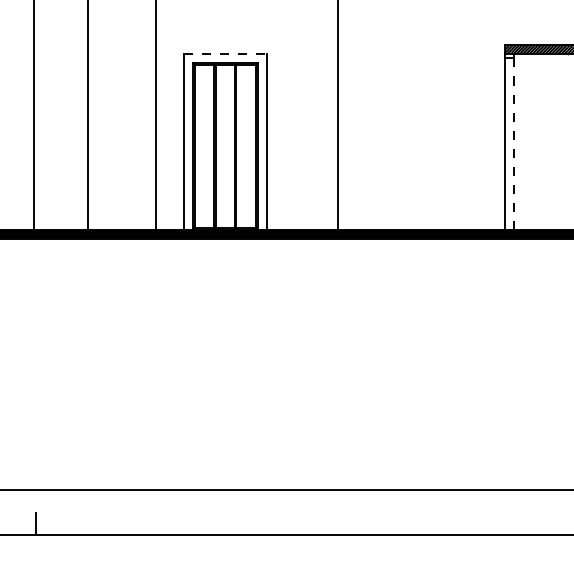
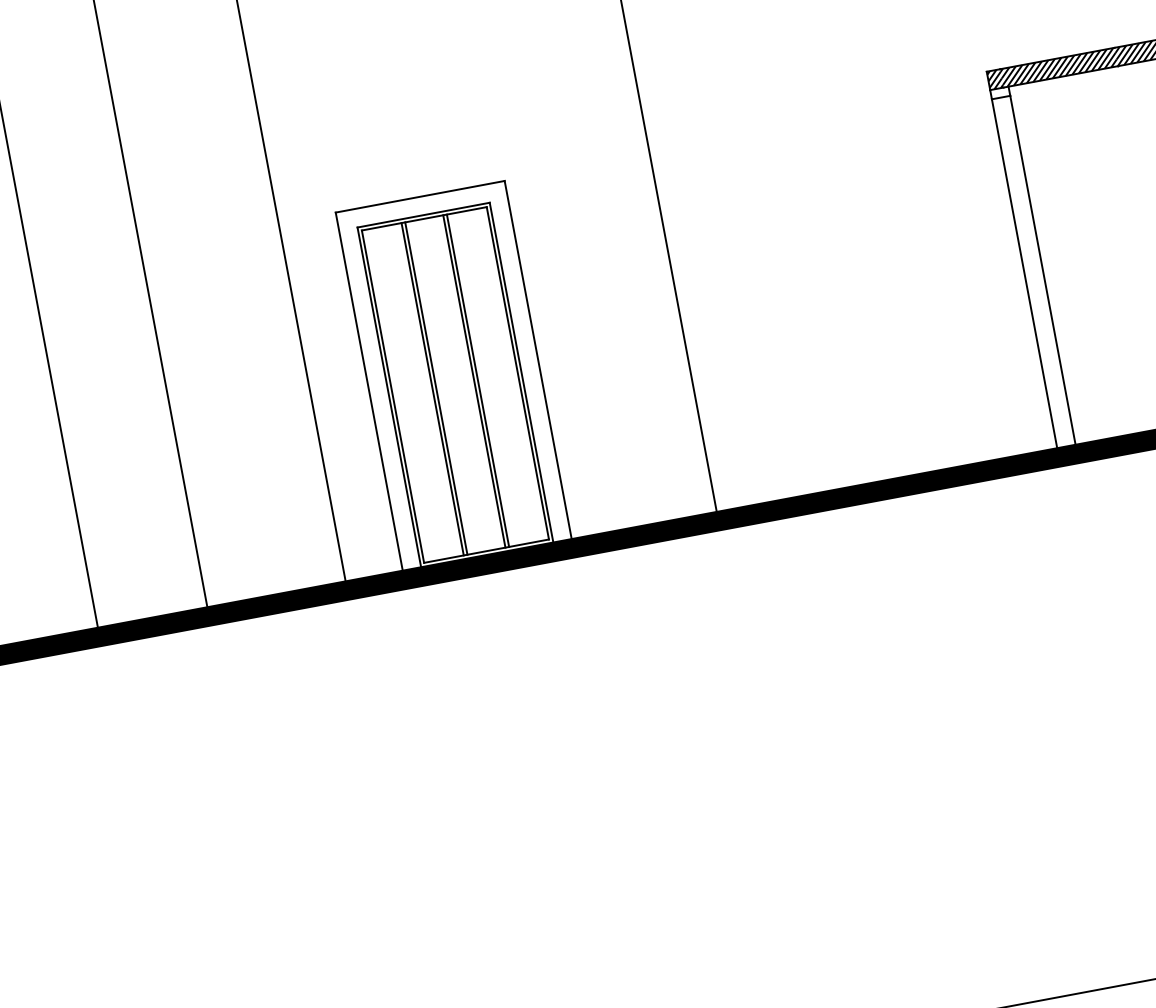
line: (225, 53) -> (420, 195), dashed -> solid
line: (514, 144) -> (1043, 270), dashed -> solid

